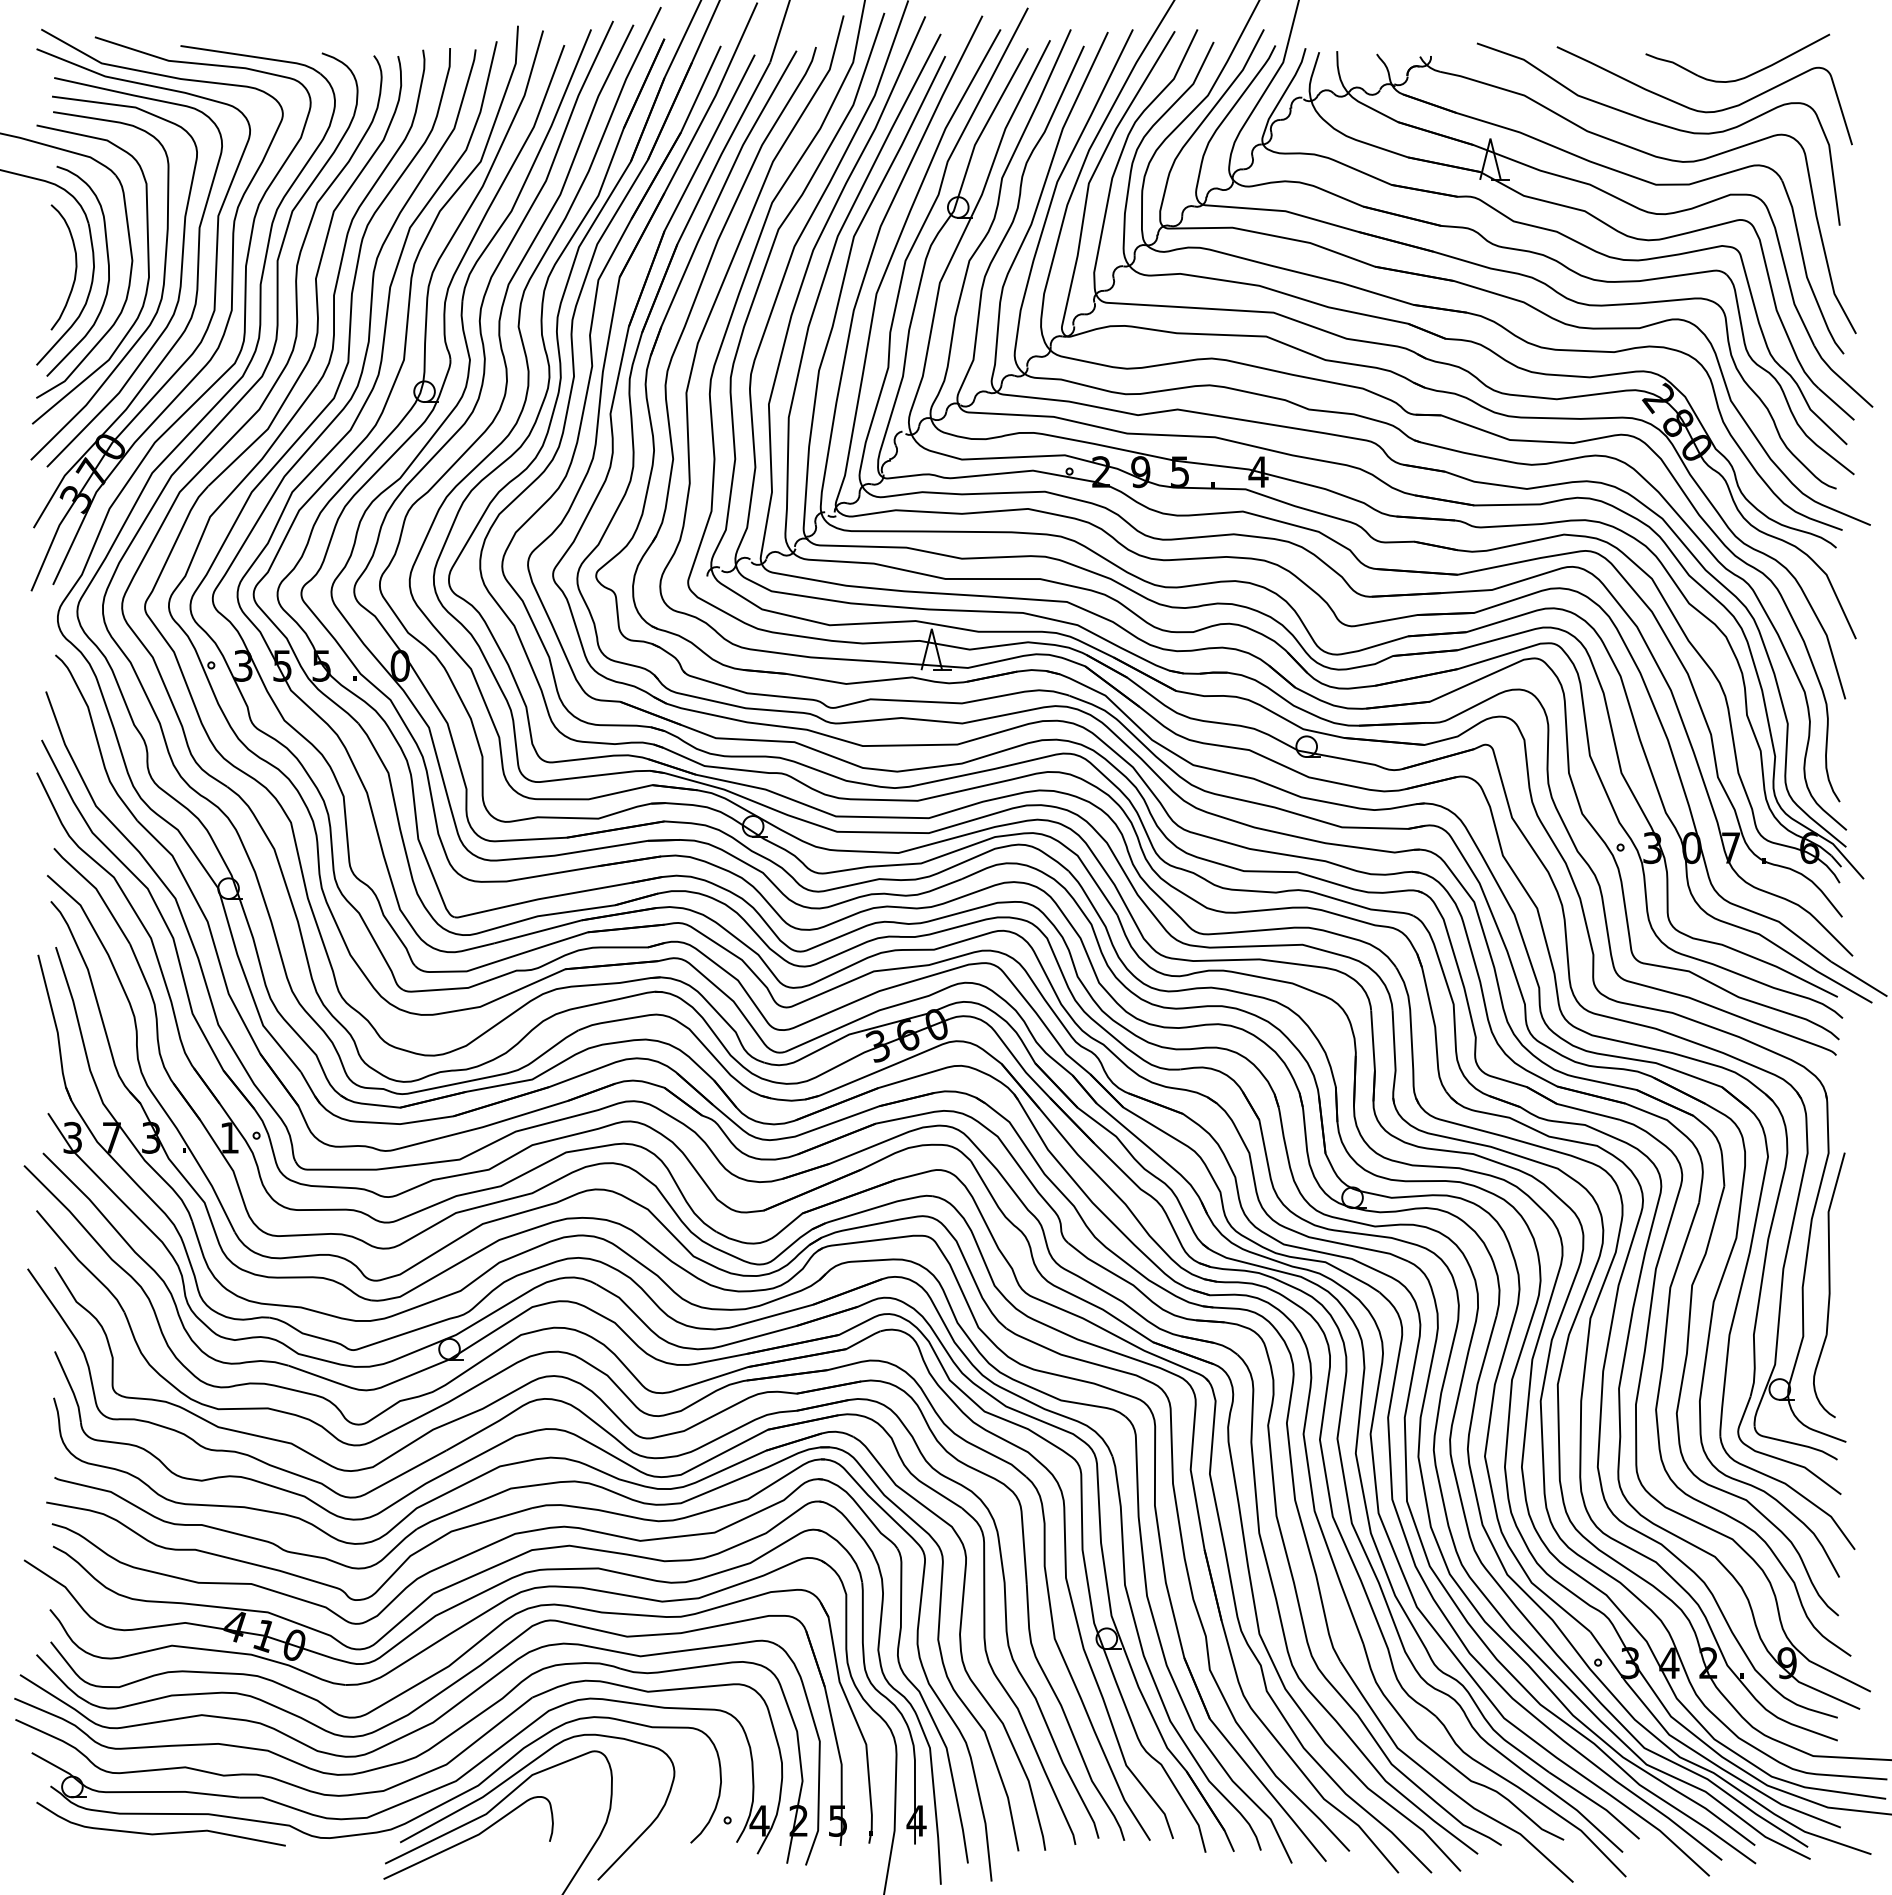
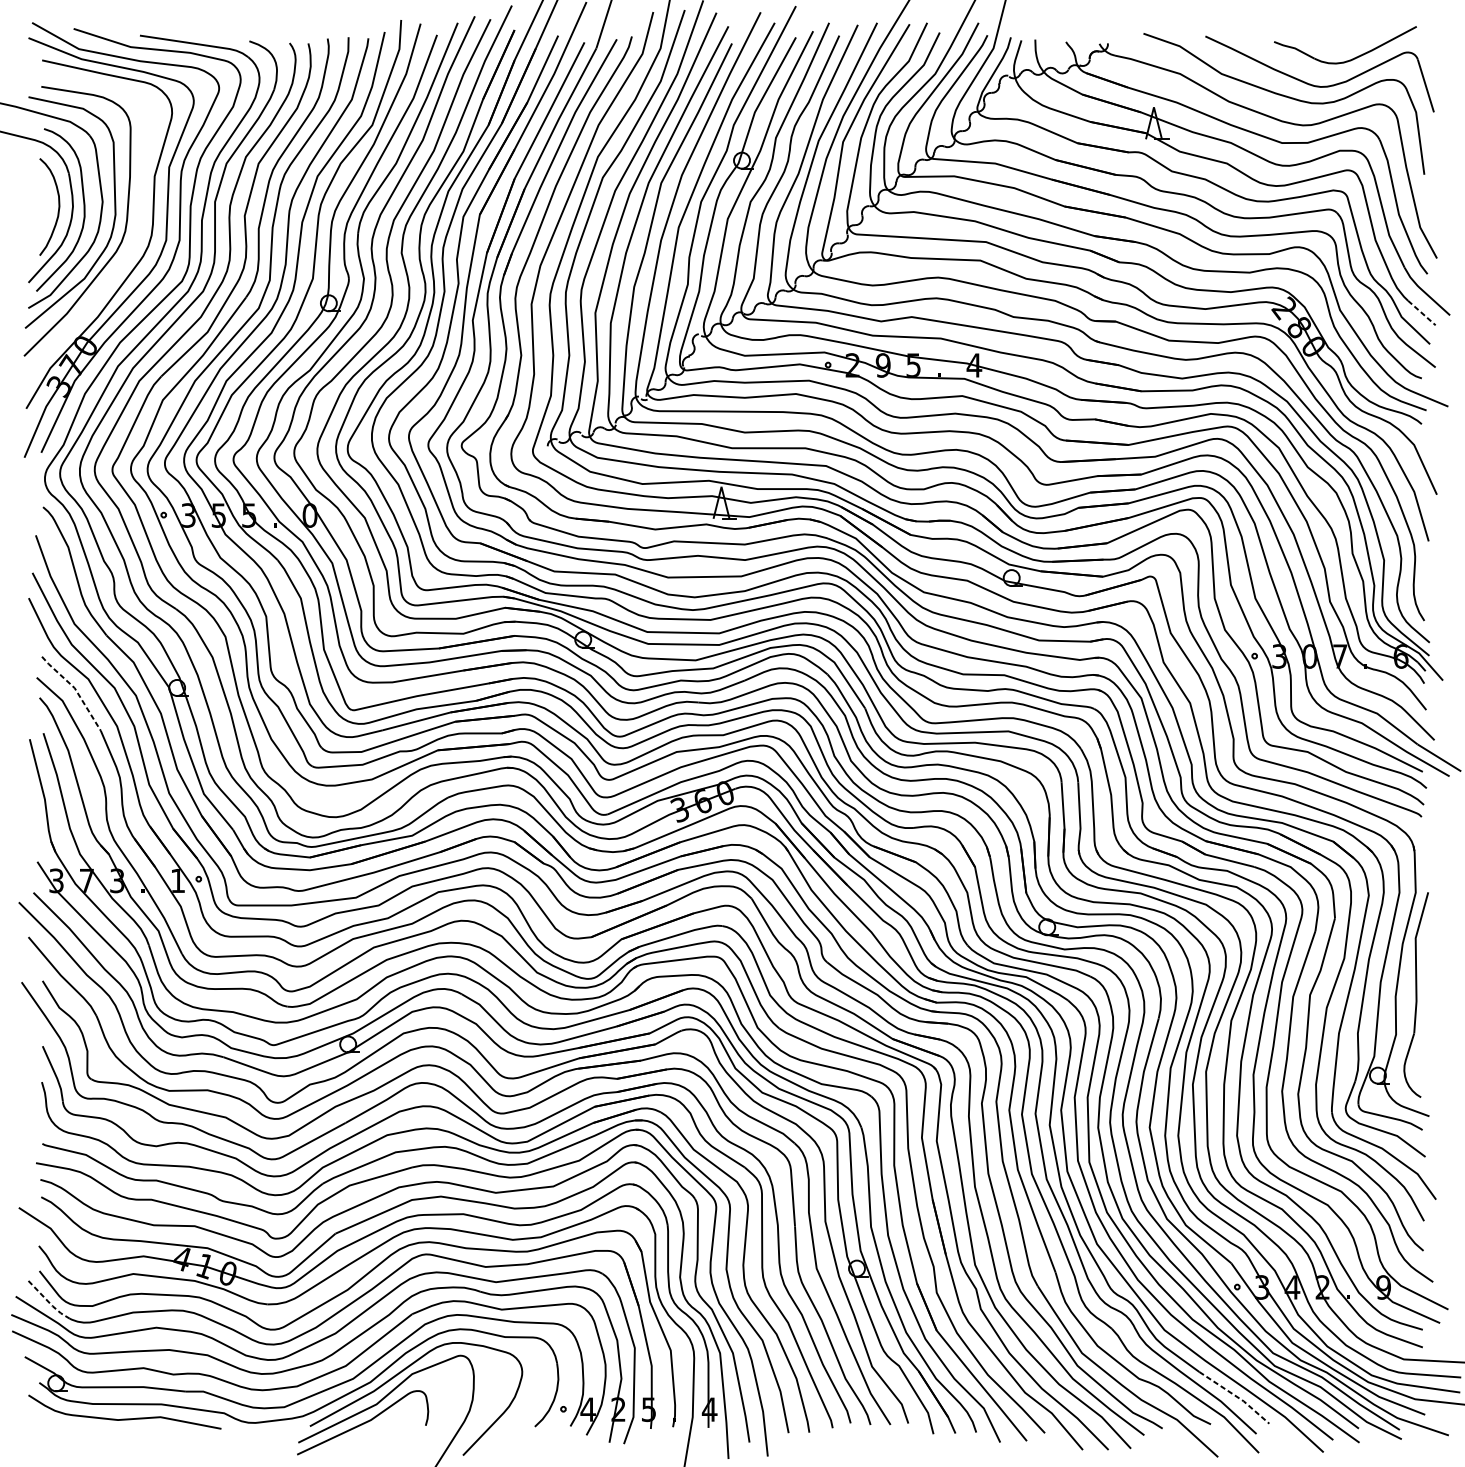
curve: (178, 292) -> (138, 226), removed
line: (1836, 404) -> (1421, 313), solid -> dashed
line: (97, 890) -> (75, 689), solid -> dashed
line: (62, 1681) -> (48, 1301), solid -> dashed
line: (1596, 1803) -> (1236, 1396), solid -> dashed

